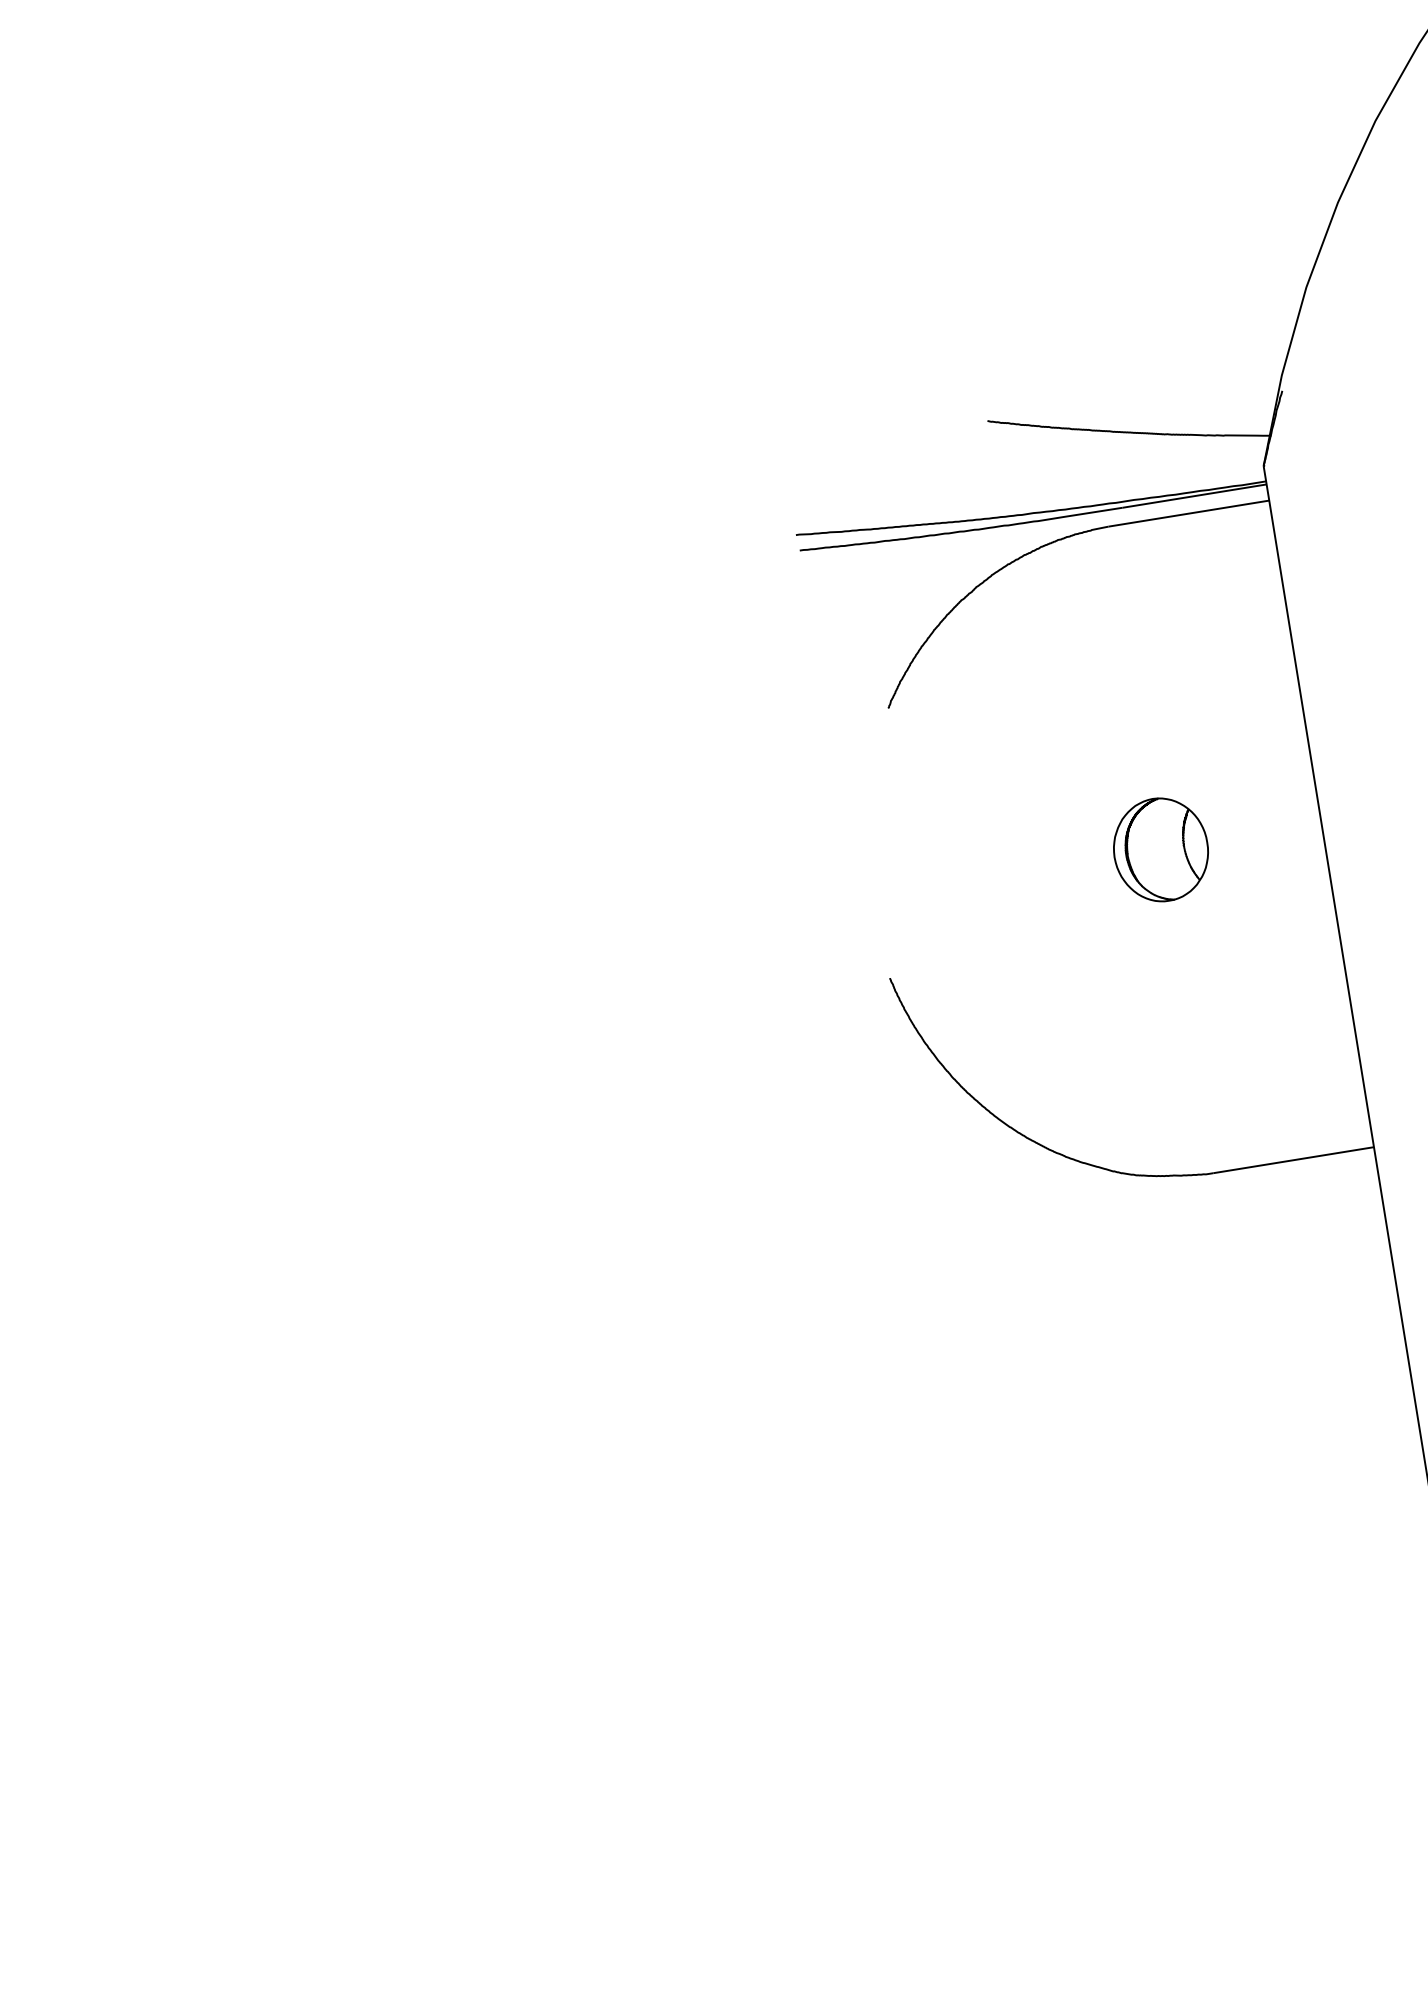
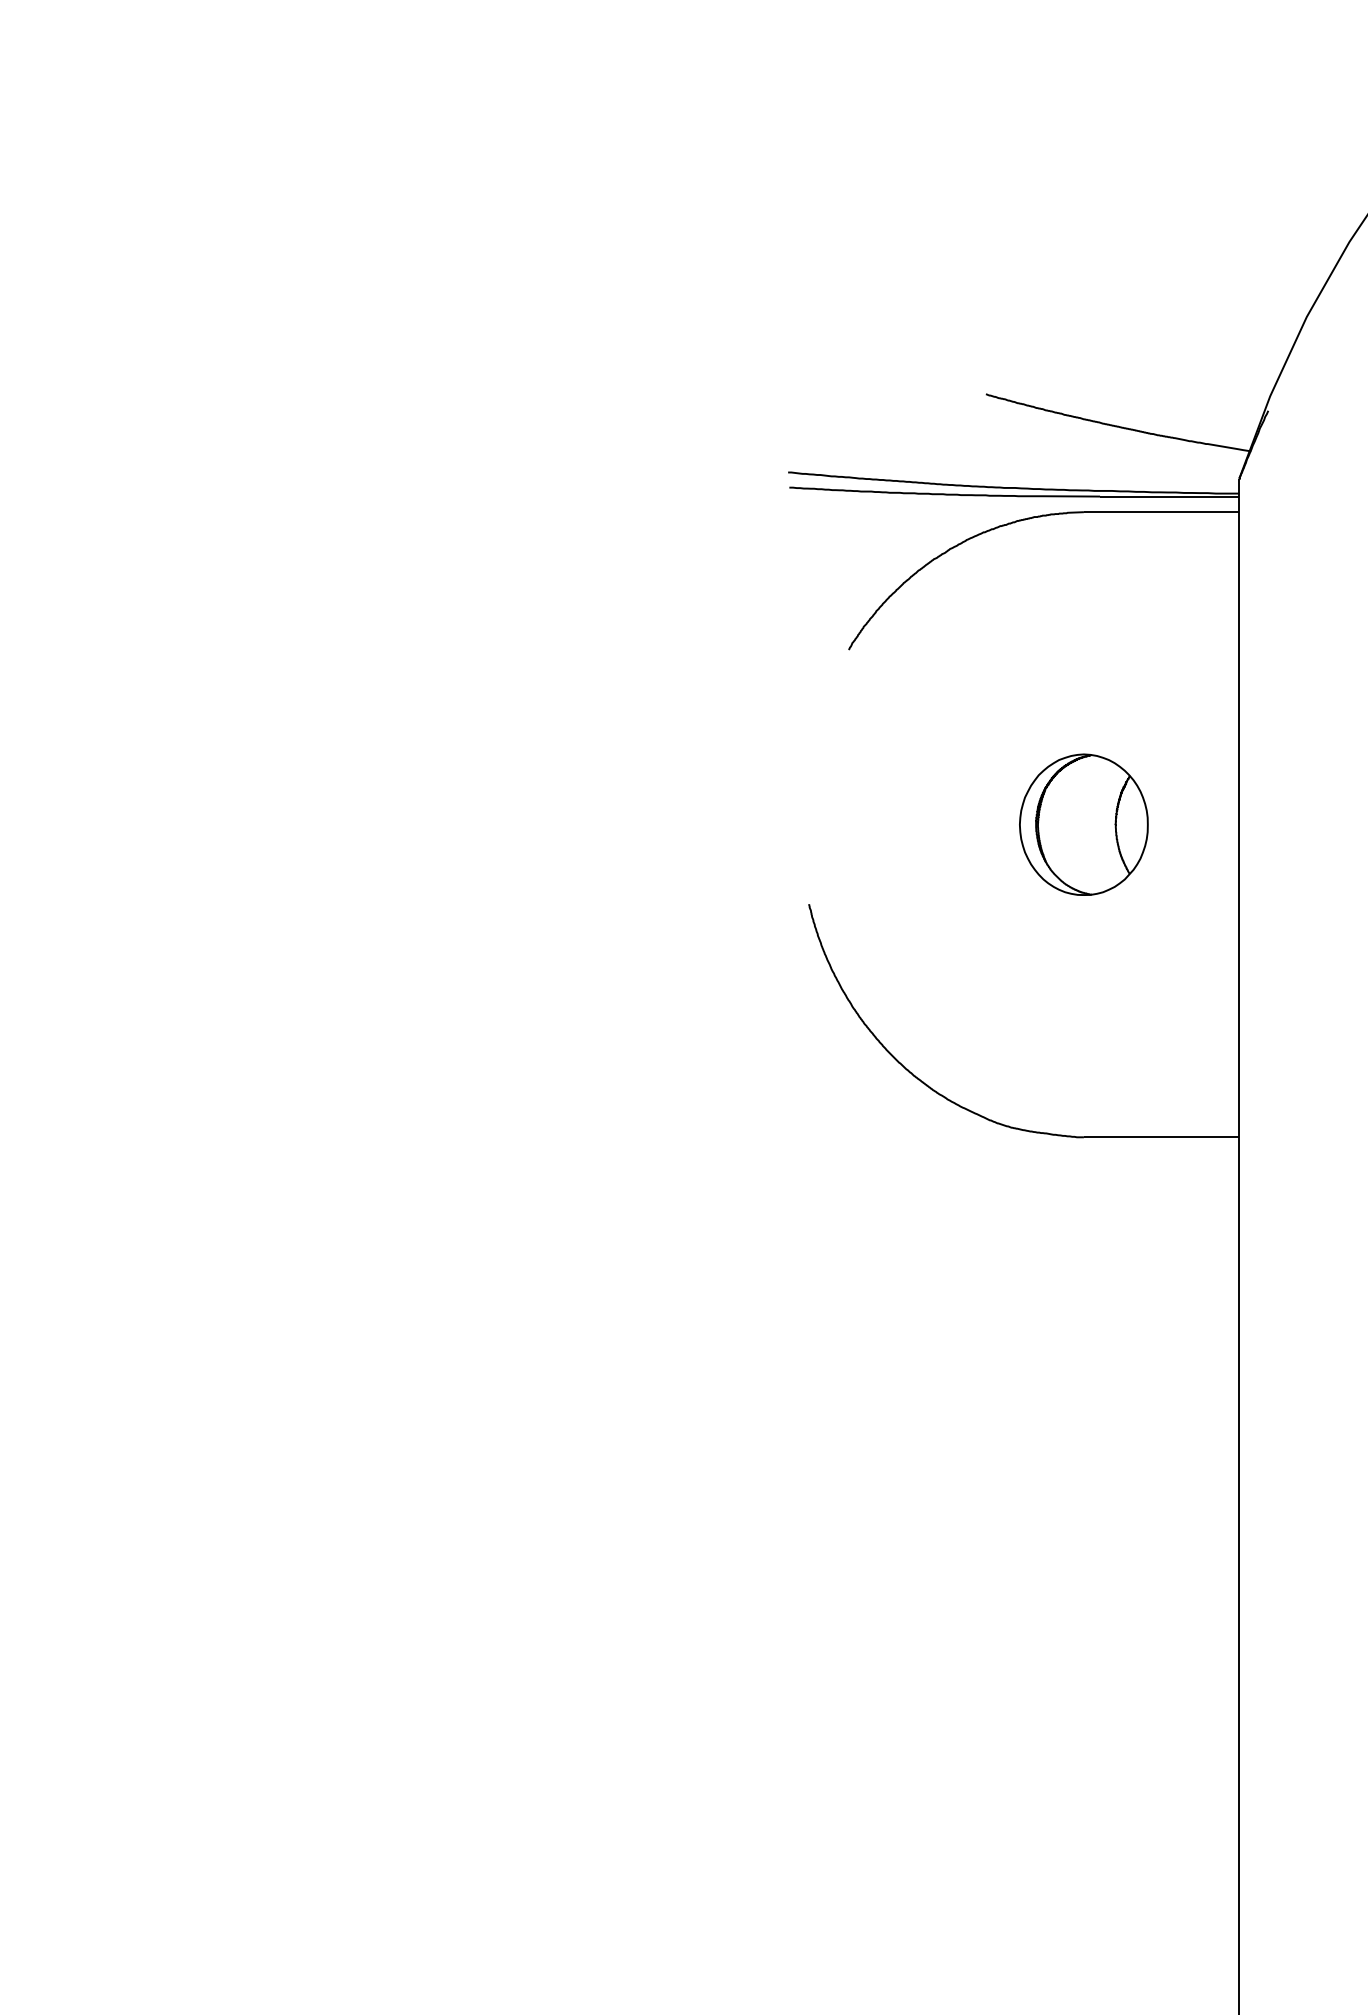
part: (1160, 849) -> (1083, 824), size x1.43

